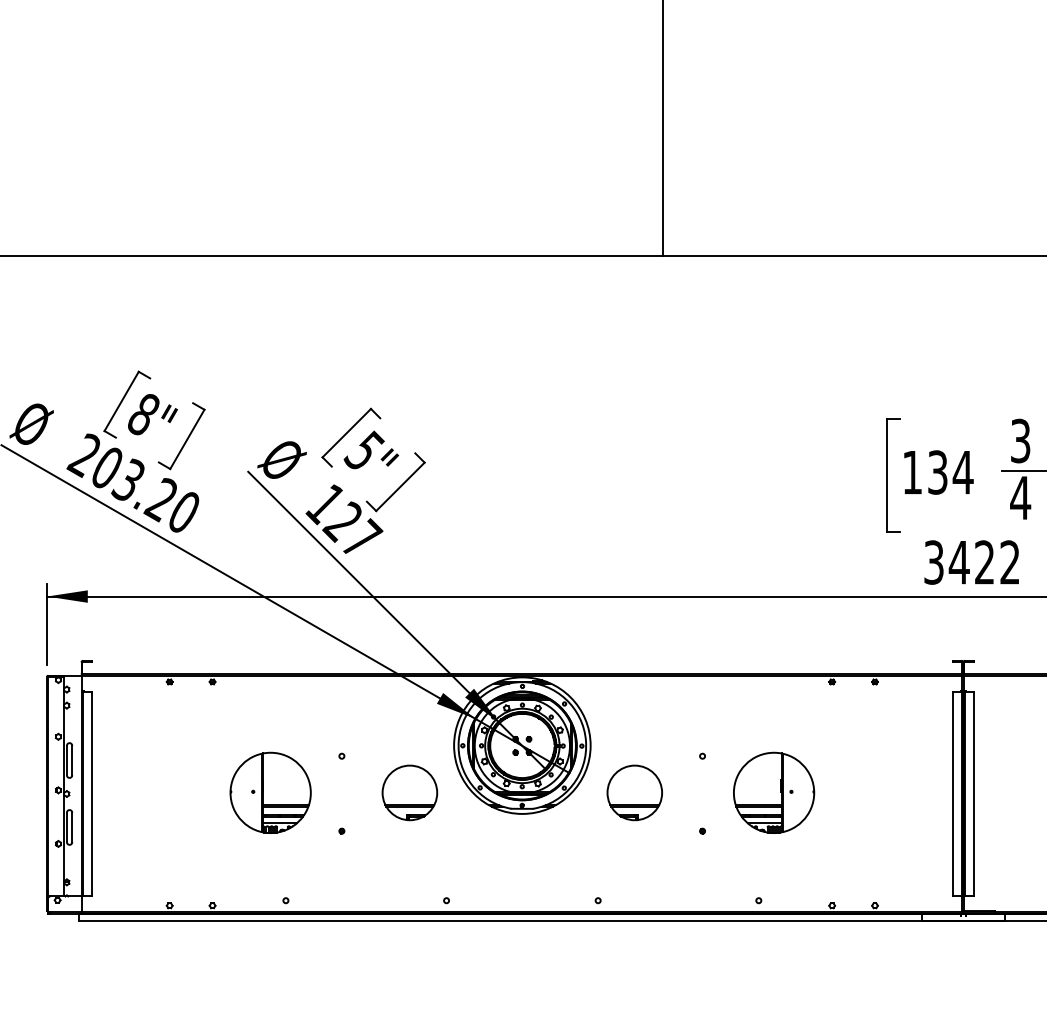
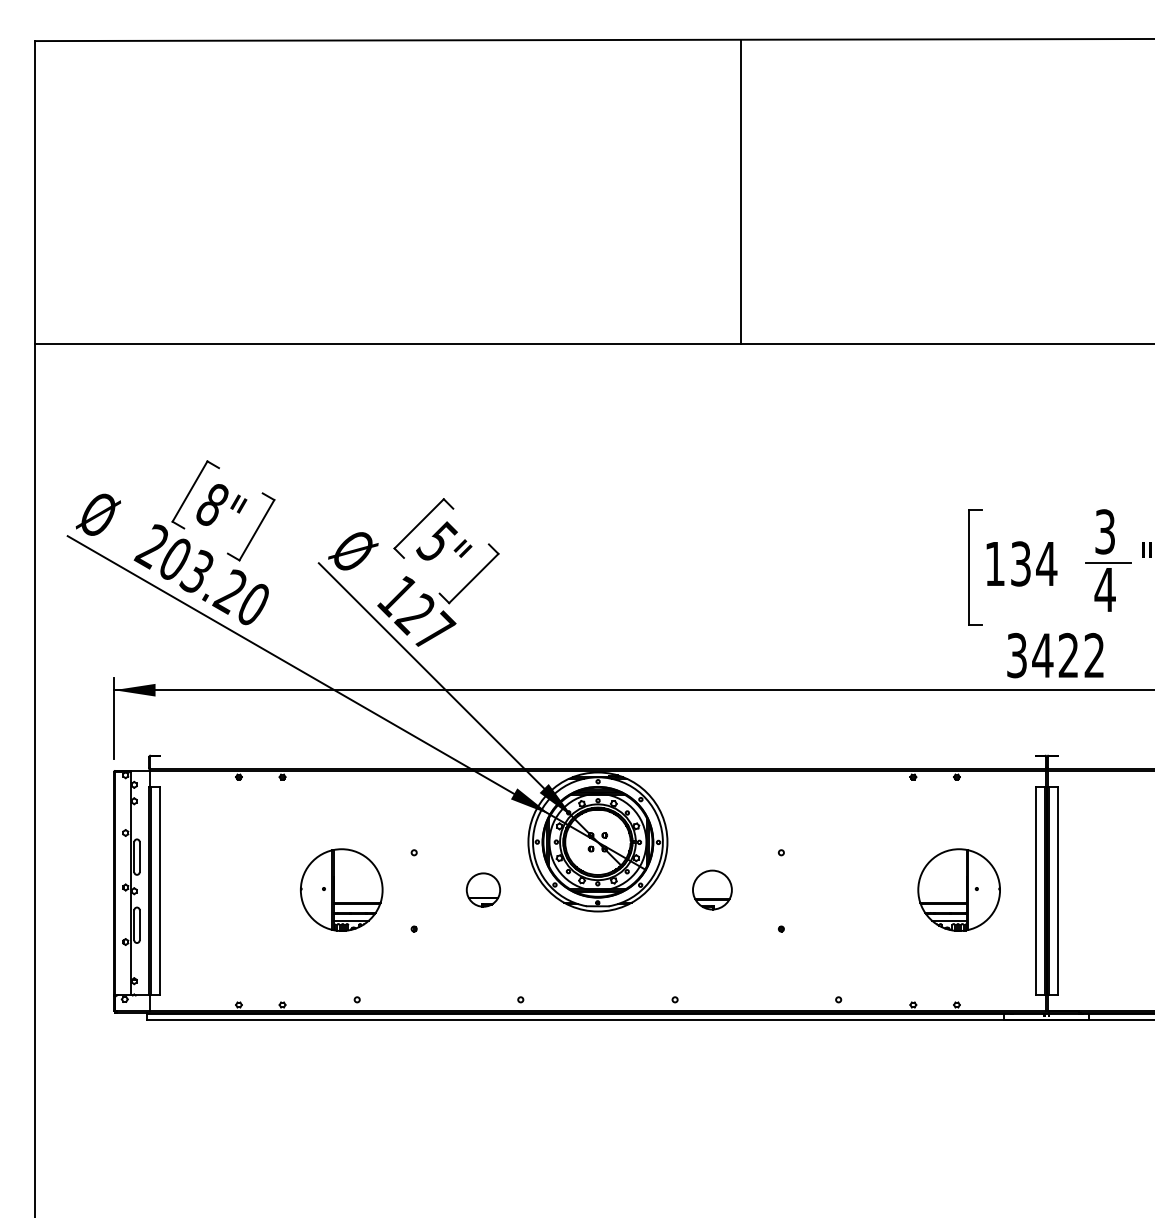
part: (409, 792) -> (483, 889), size x0.6
part: (634, 792) -> (712, 889), size x0.7
part: (773, 792) -> (958, 889), moved

